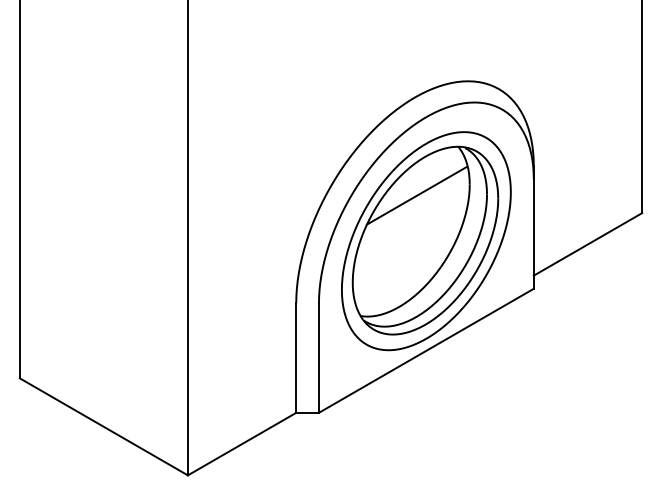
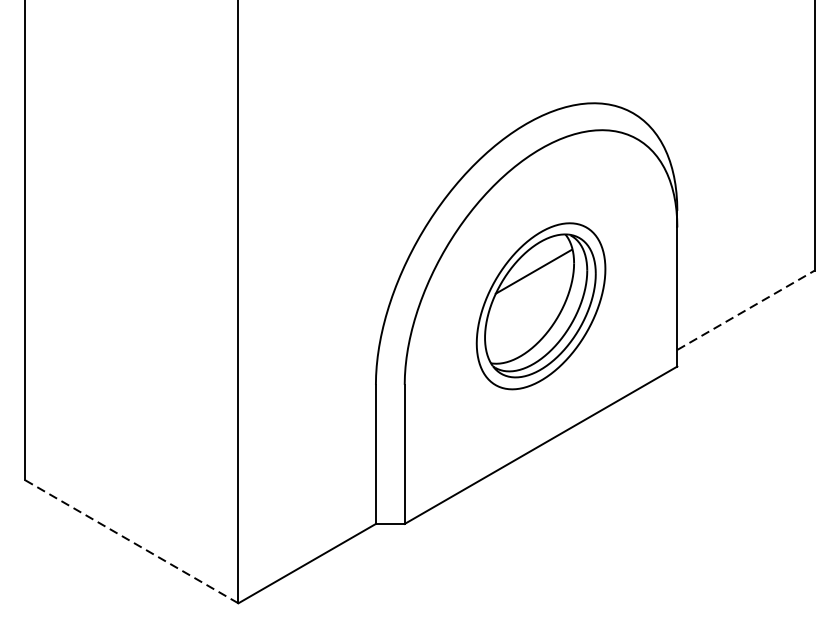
part: (426, 241) -> (541, 306), size x0.6
line: (587, 244) -> (745, 310), solid -> dashed
line: (104, 427) -> (132, 542), solid -> dashed

